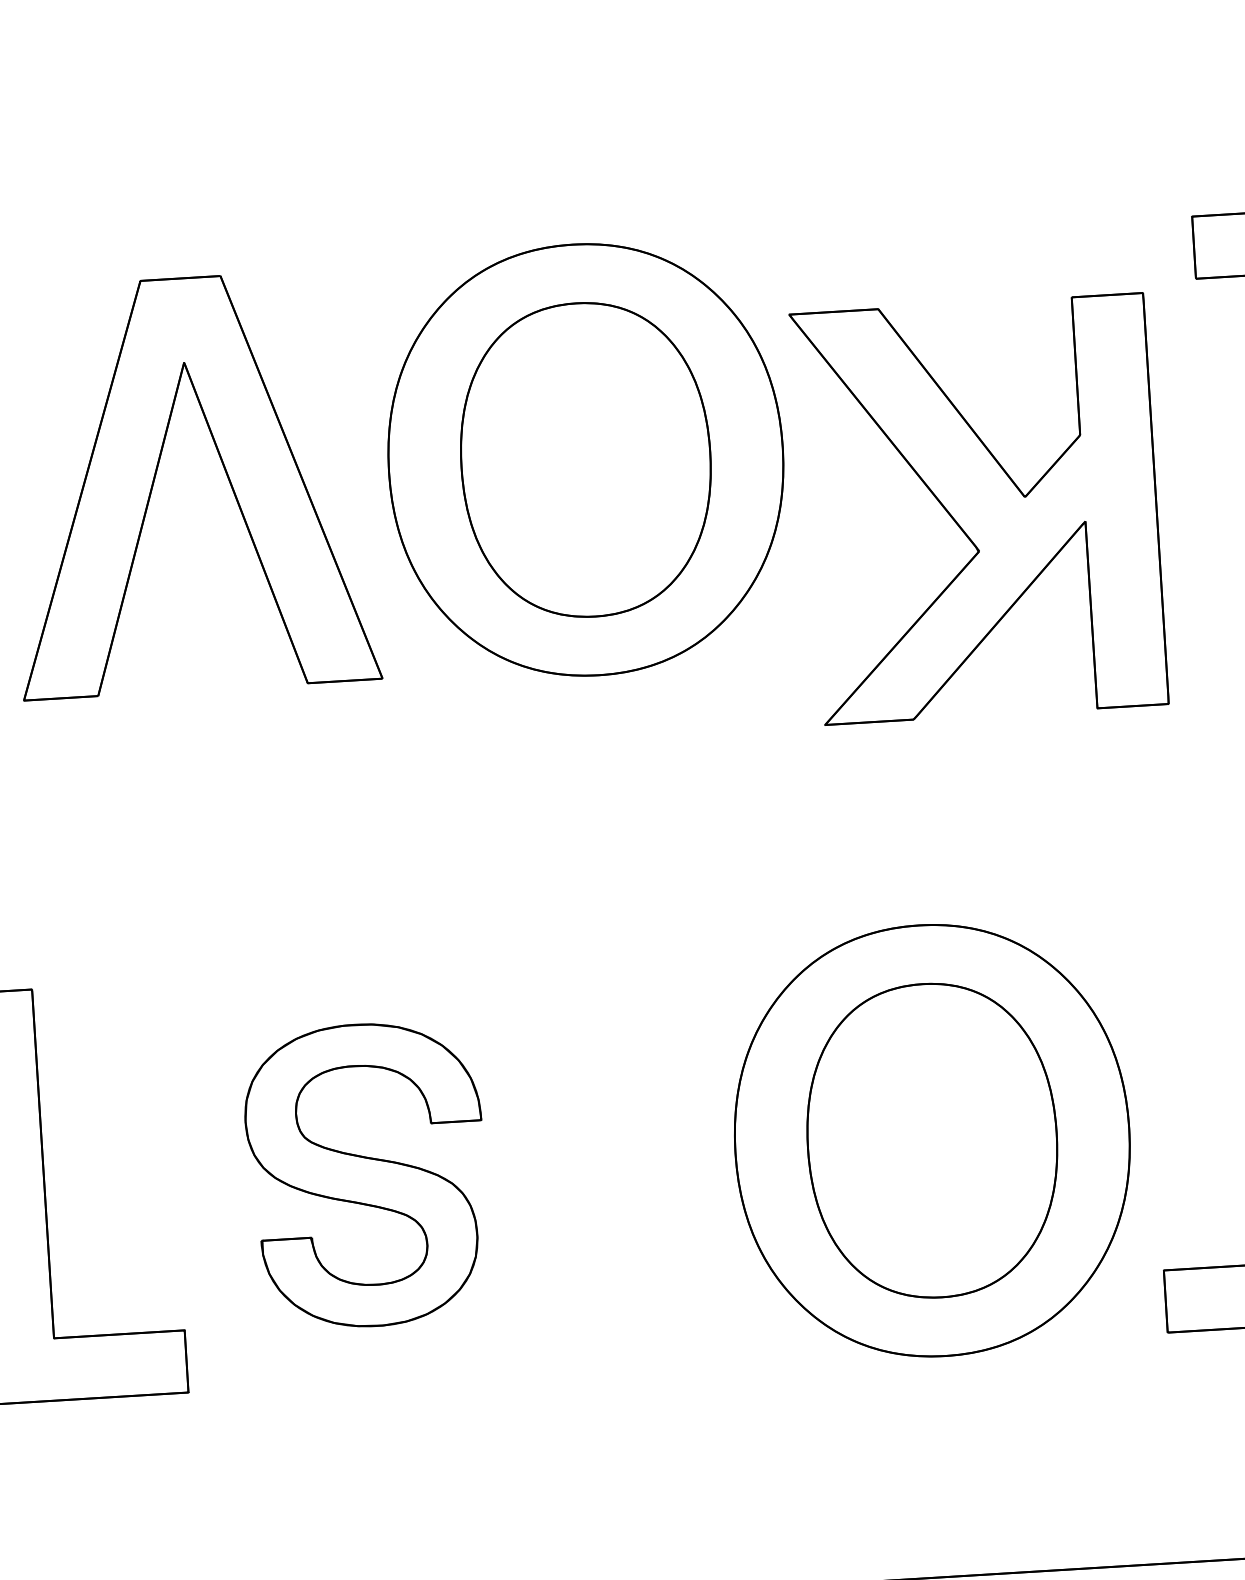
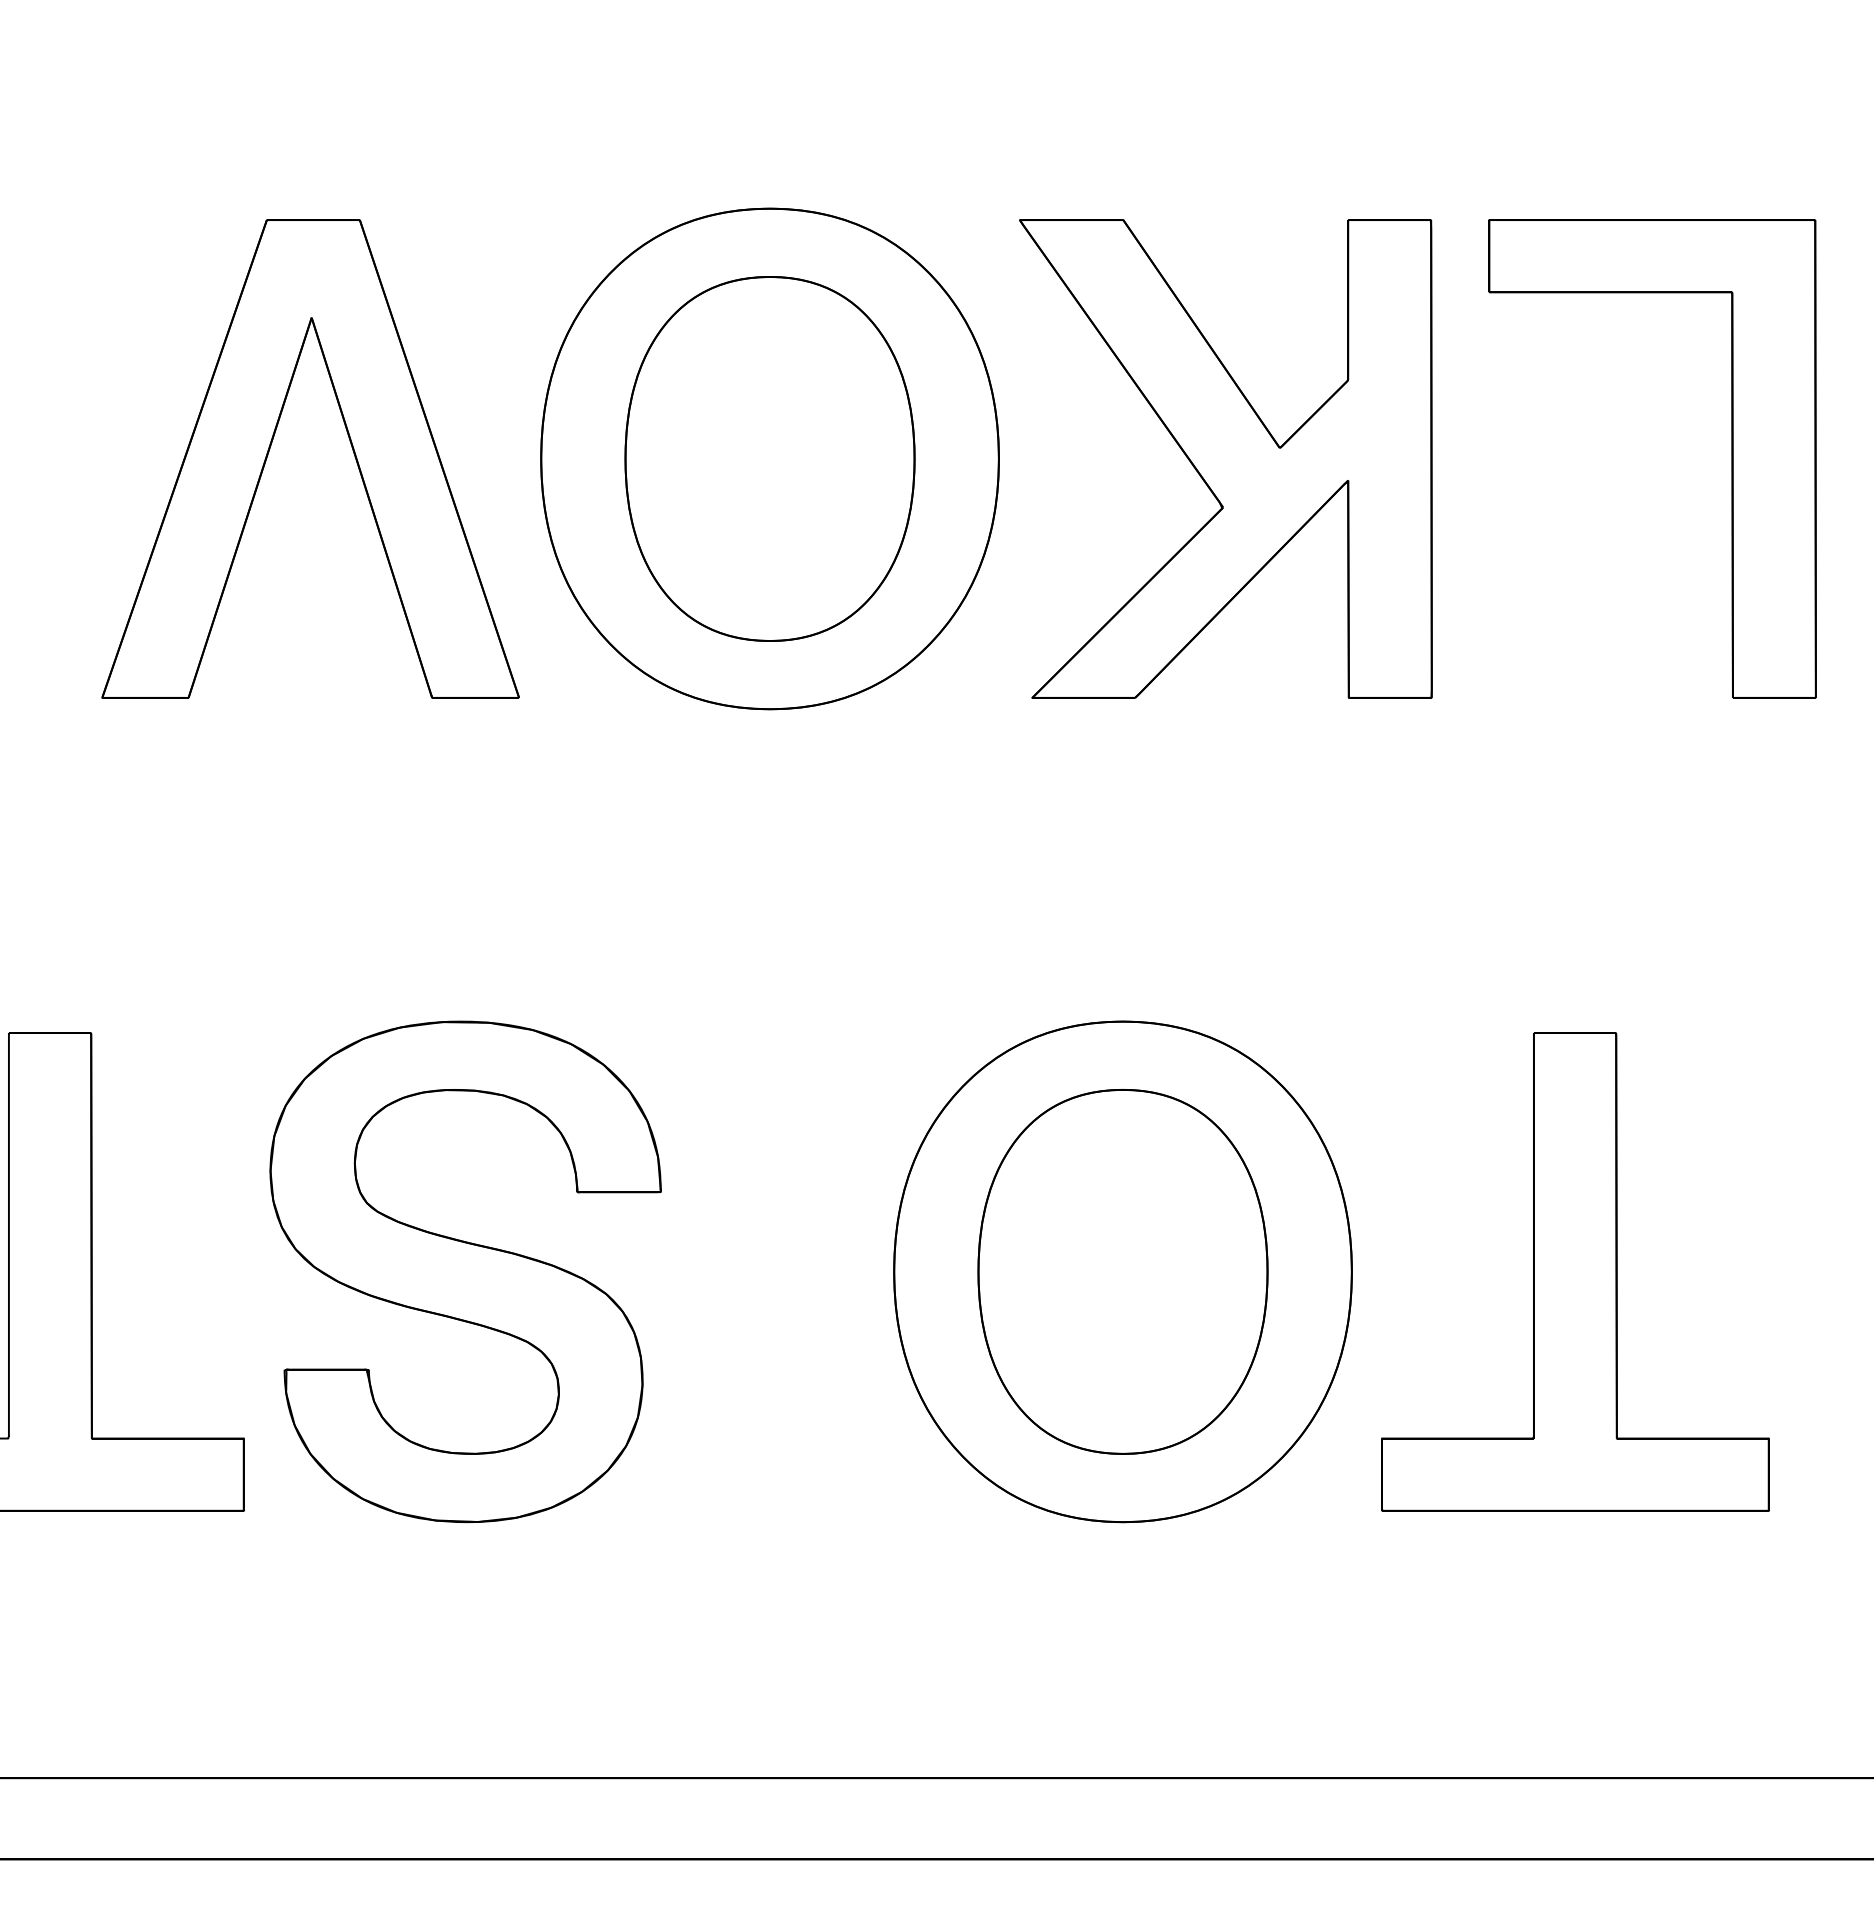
part: (978, 508) -> (1225, 458), moved
part: (366, 1174) -> (465, 1271), size x1.43

